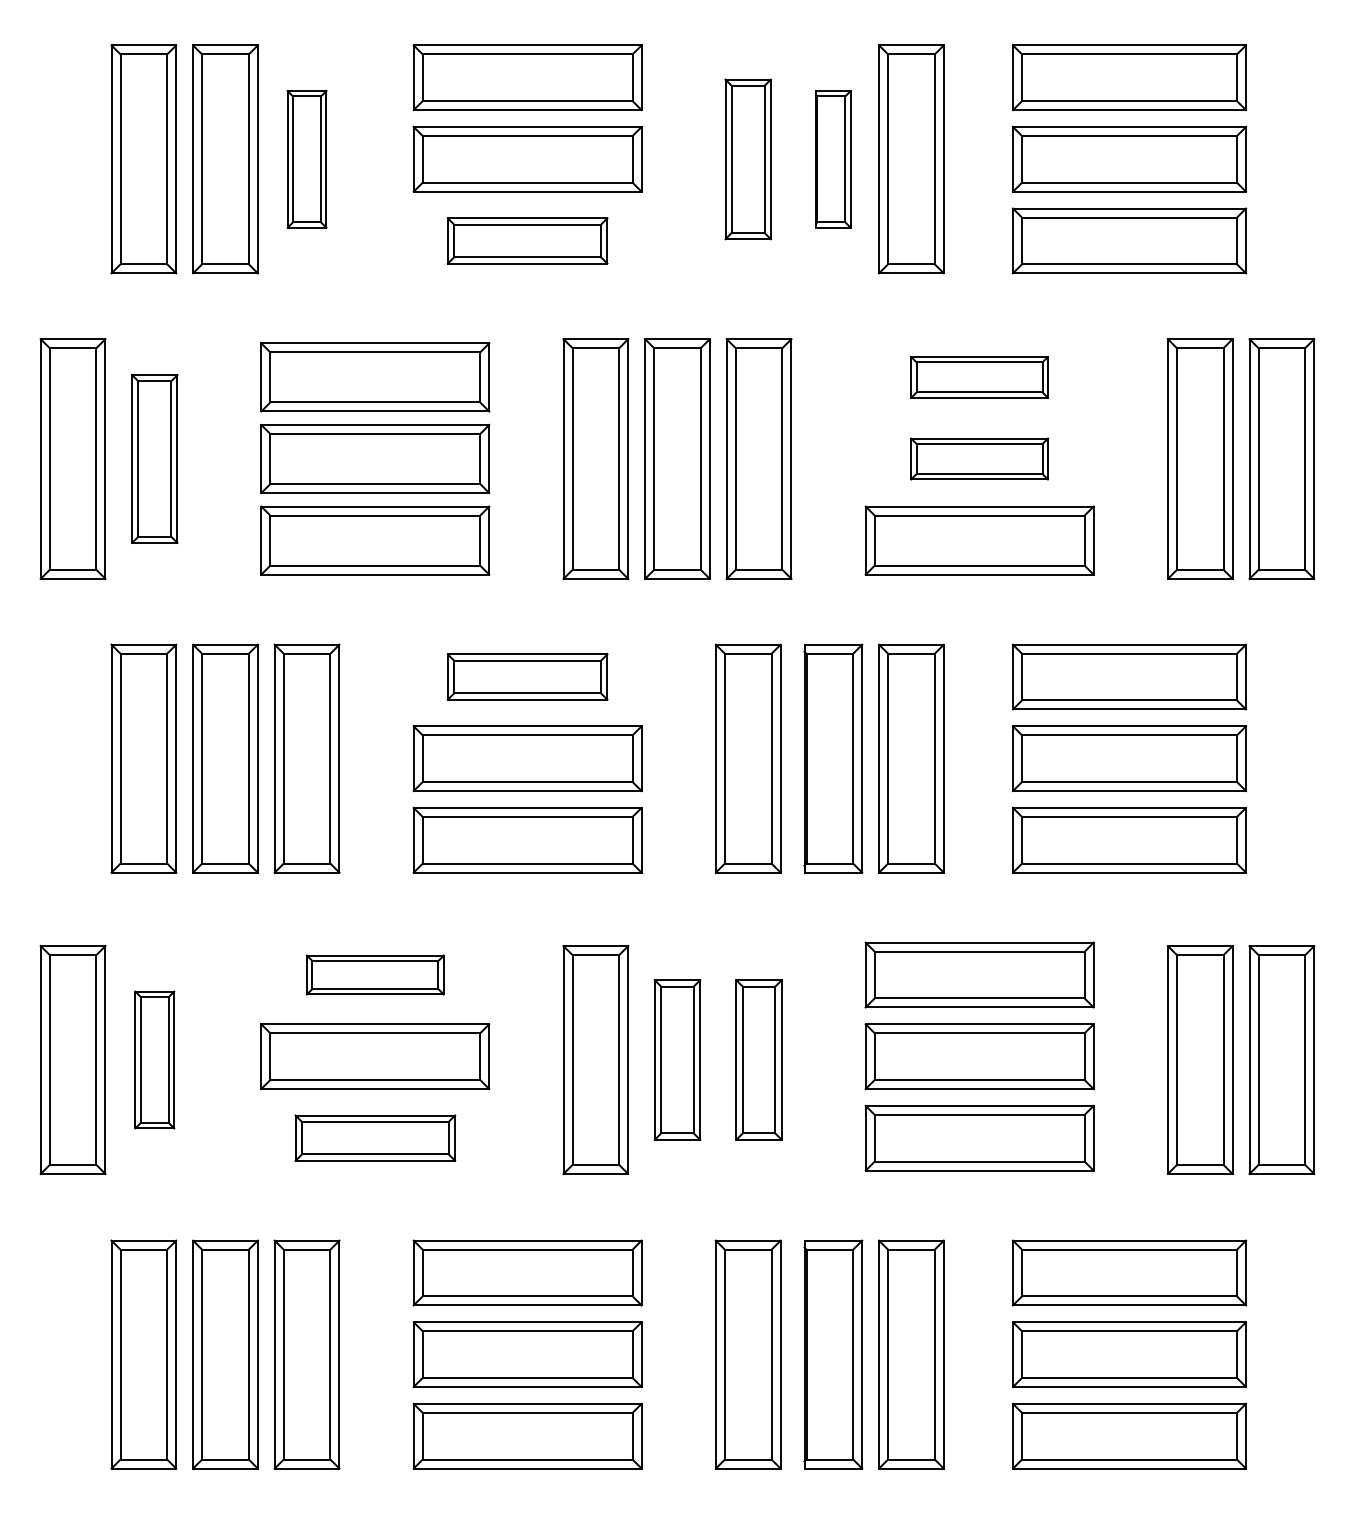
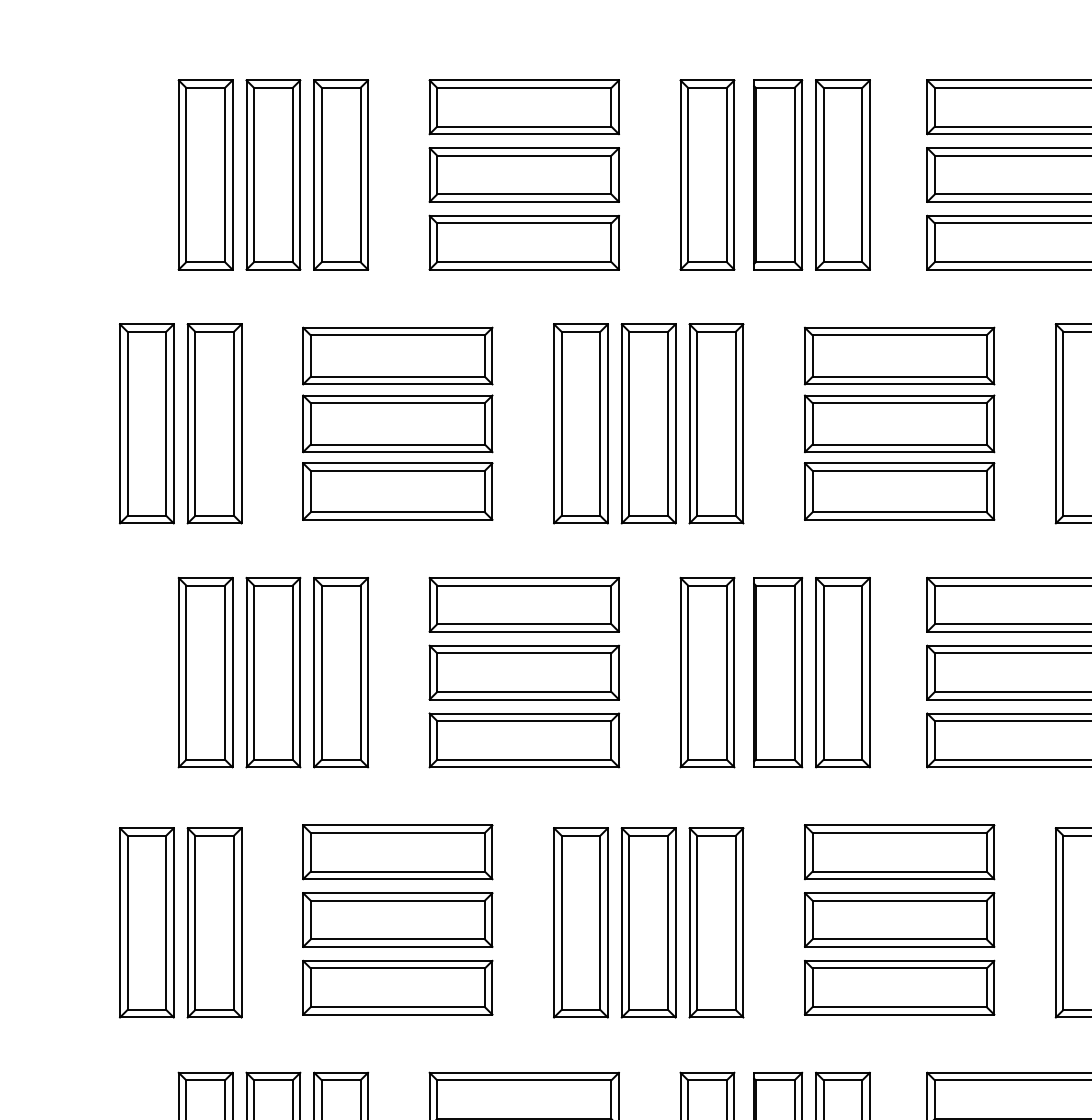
part: (306, 159) -> (340, 175), size x1.67
part: (747, 159) -> (706, 175), size x1.43
part: (833, 159) -> (778, 175), size x1.67
part: (527, 240) -> (524, 242), size x1.43
part: (979, 377) -> (899, 356), size x1.67
part: (154, 458) -> (214, 423), size x1.43
part: (979, 458) -> (899, 423), size x1.67
part: (527, 676) -> (524, 604), size x1.43
part: (375, 974) -> (397, 851), size x1.67
part: (154, 1059) -> (214, 922), size x1.67
part: (677, 1059) -> (648, 922), size x1.43
part: (758, 1059) -> (715, 922), size x1.43
part: (375, 1137) -> (397, 987), size x1.43

